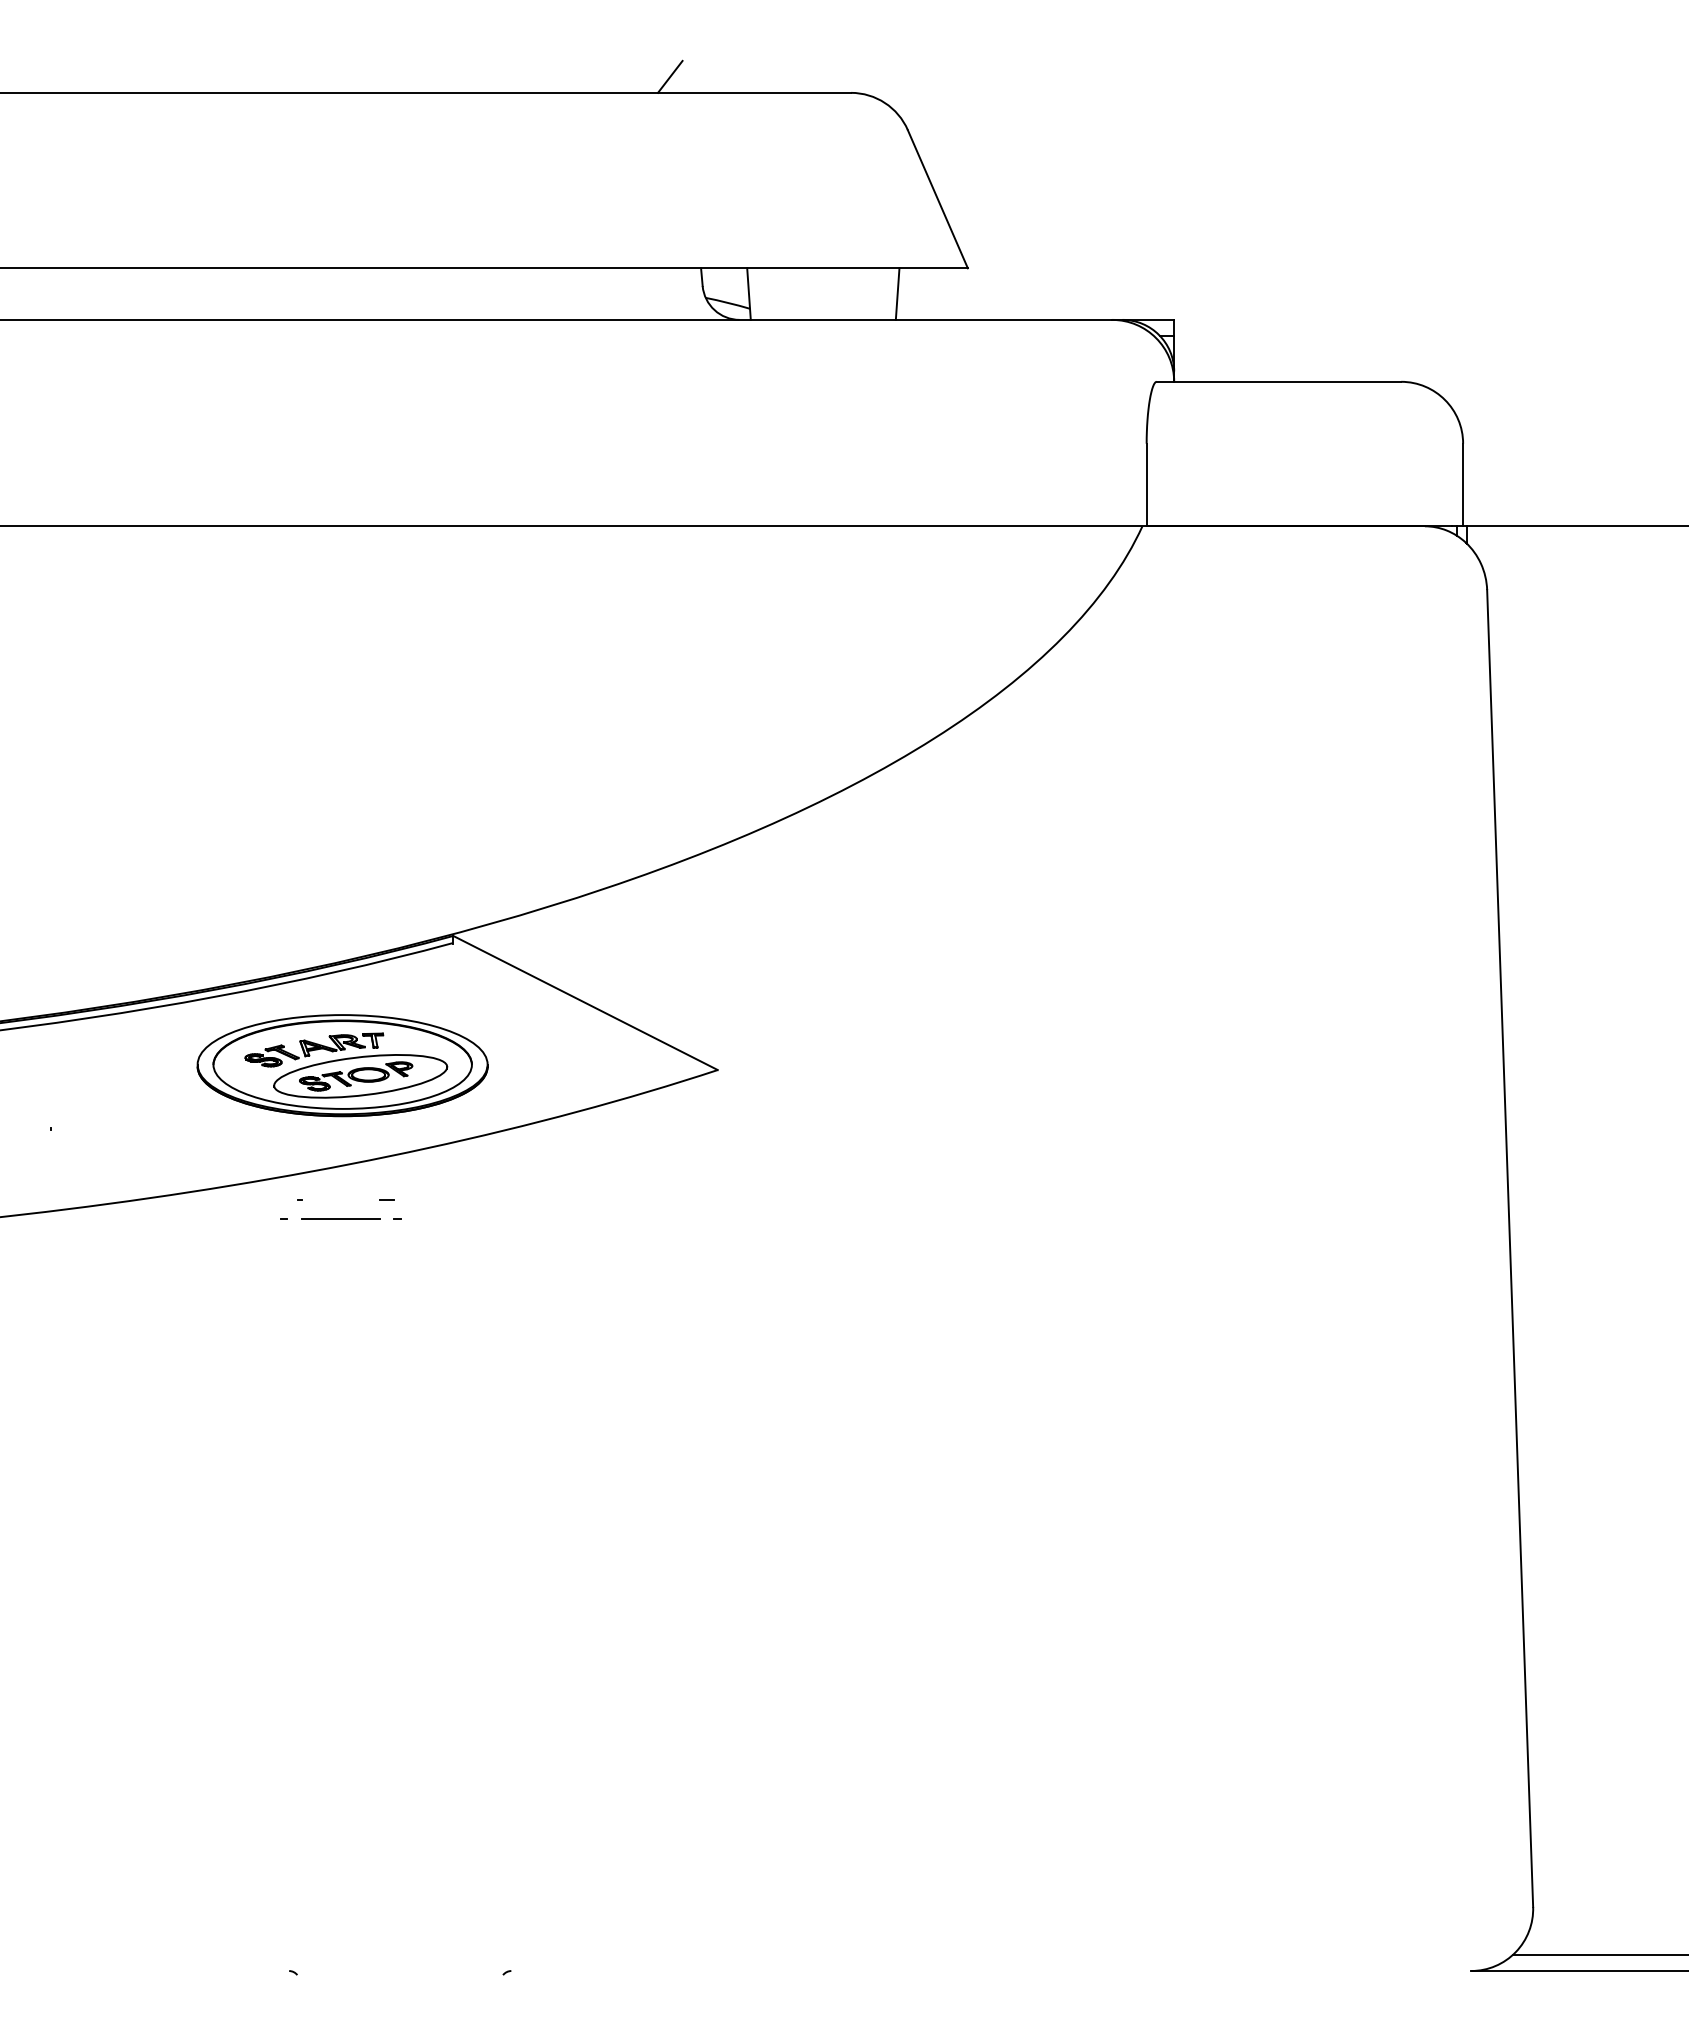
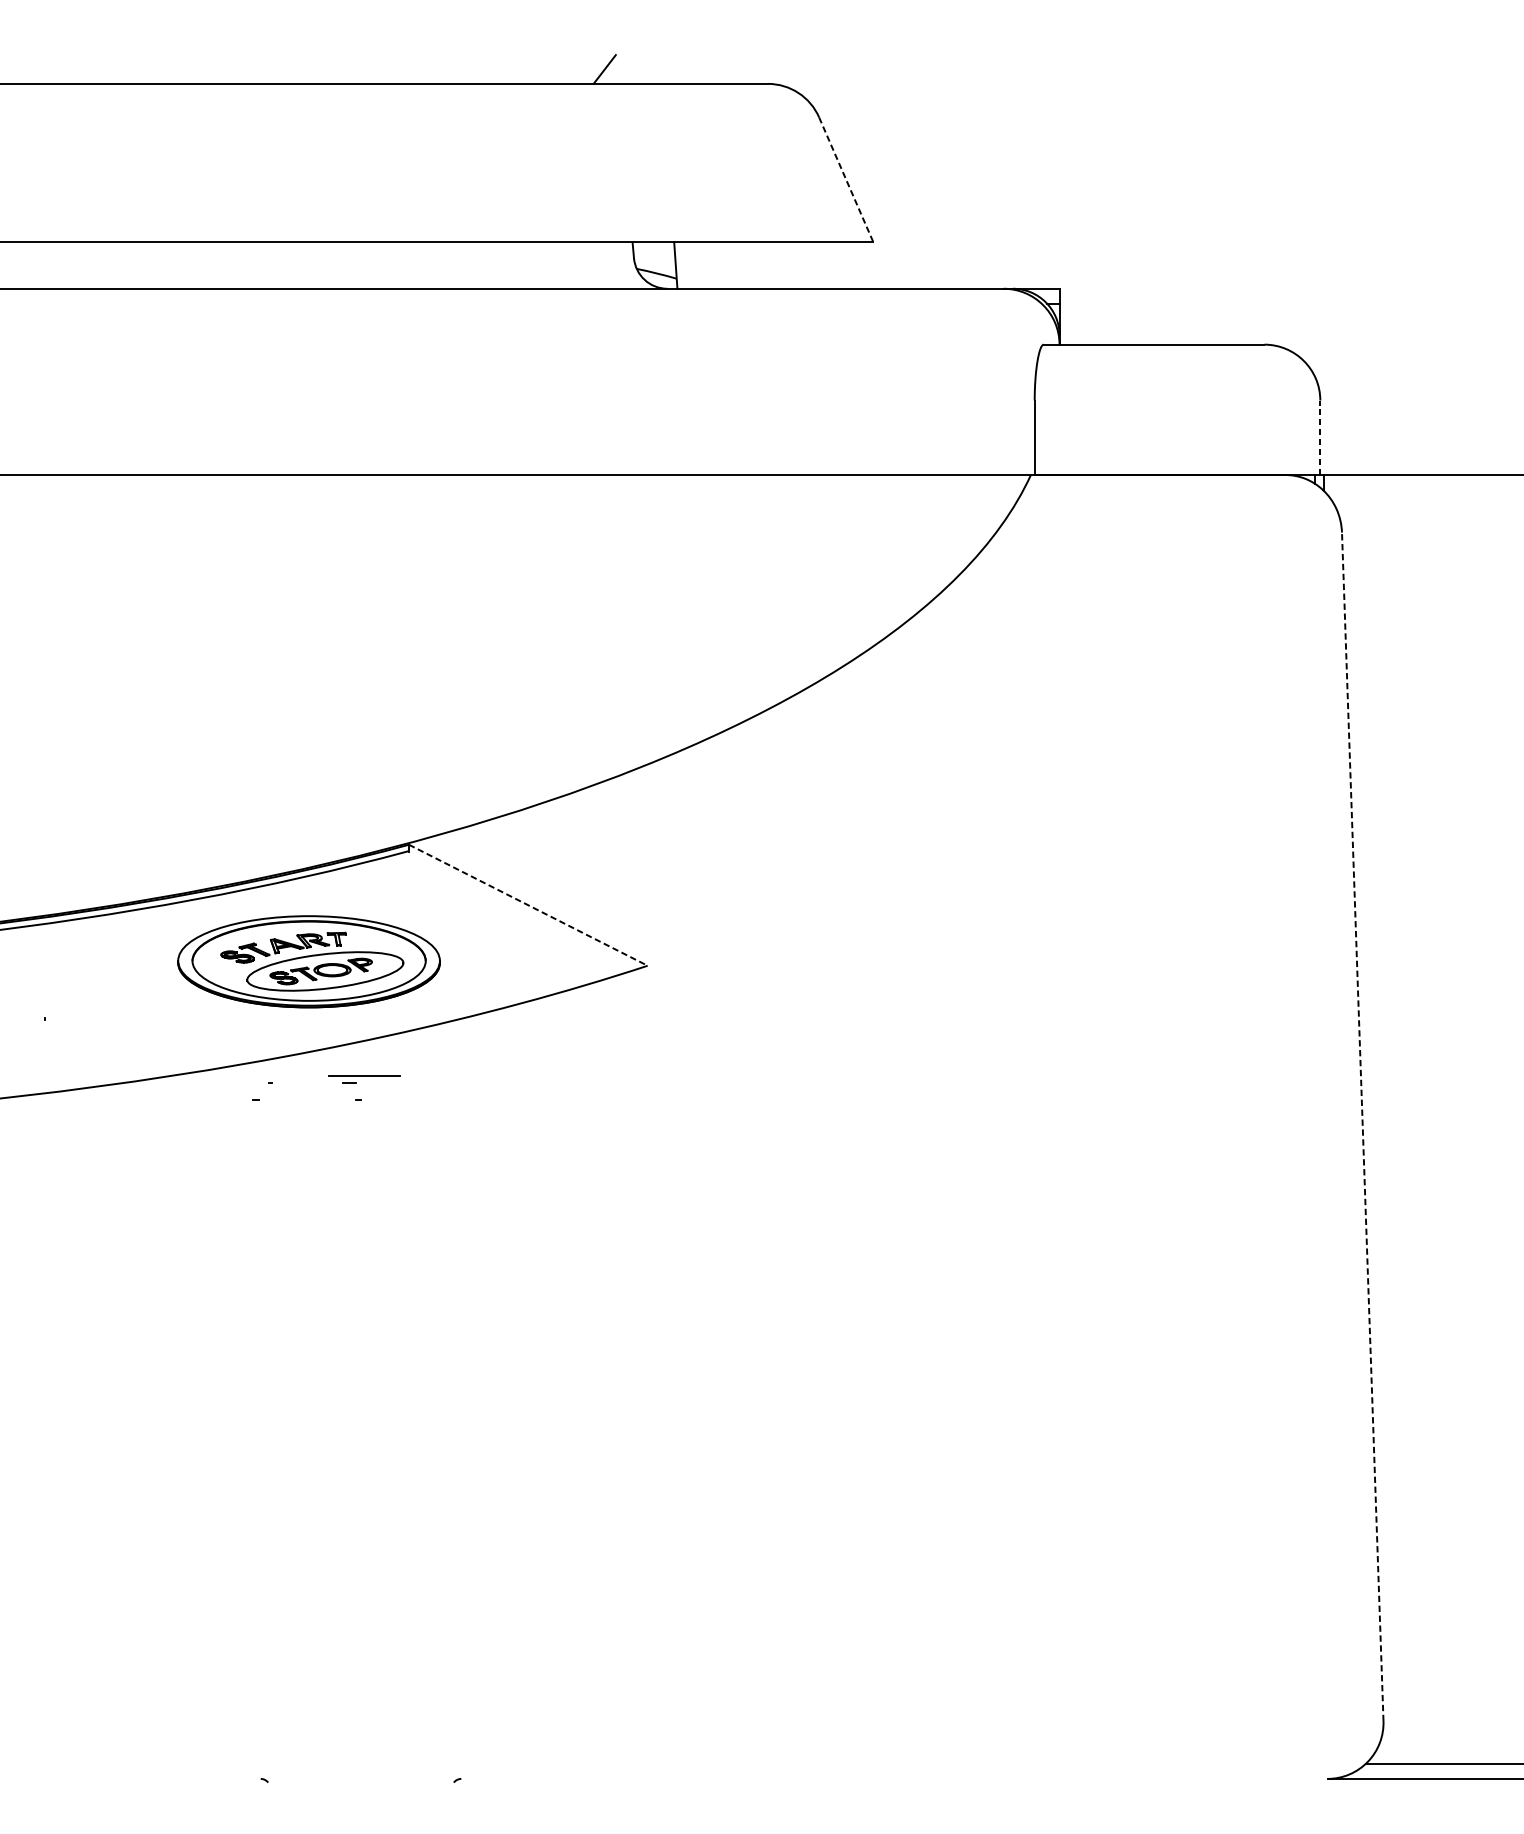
line: (938, 199) -> (846, 180), solid -> dashed
line: (897, 293) -> (809, 264), removed
line: (1463, 484) -> (1320, 437), solid -> dashed
line: (586, 1003) -> (529, 905), solid -> dashed
line: (340, 1218) -> (363, 1075), moved
line: (1510, 1248) -> (1363, 1126), solid -> dashed

